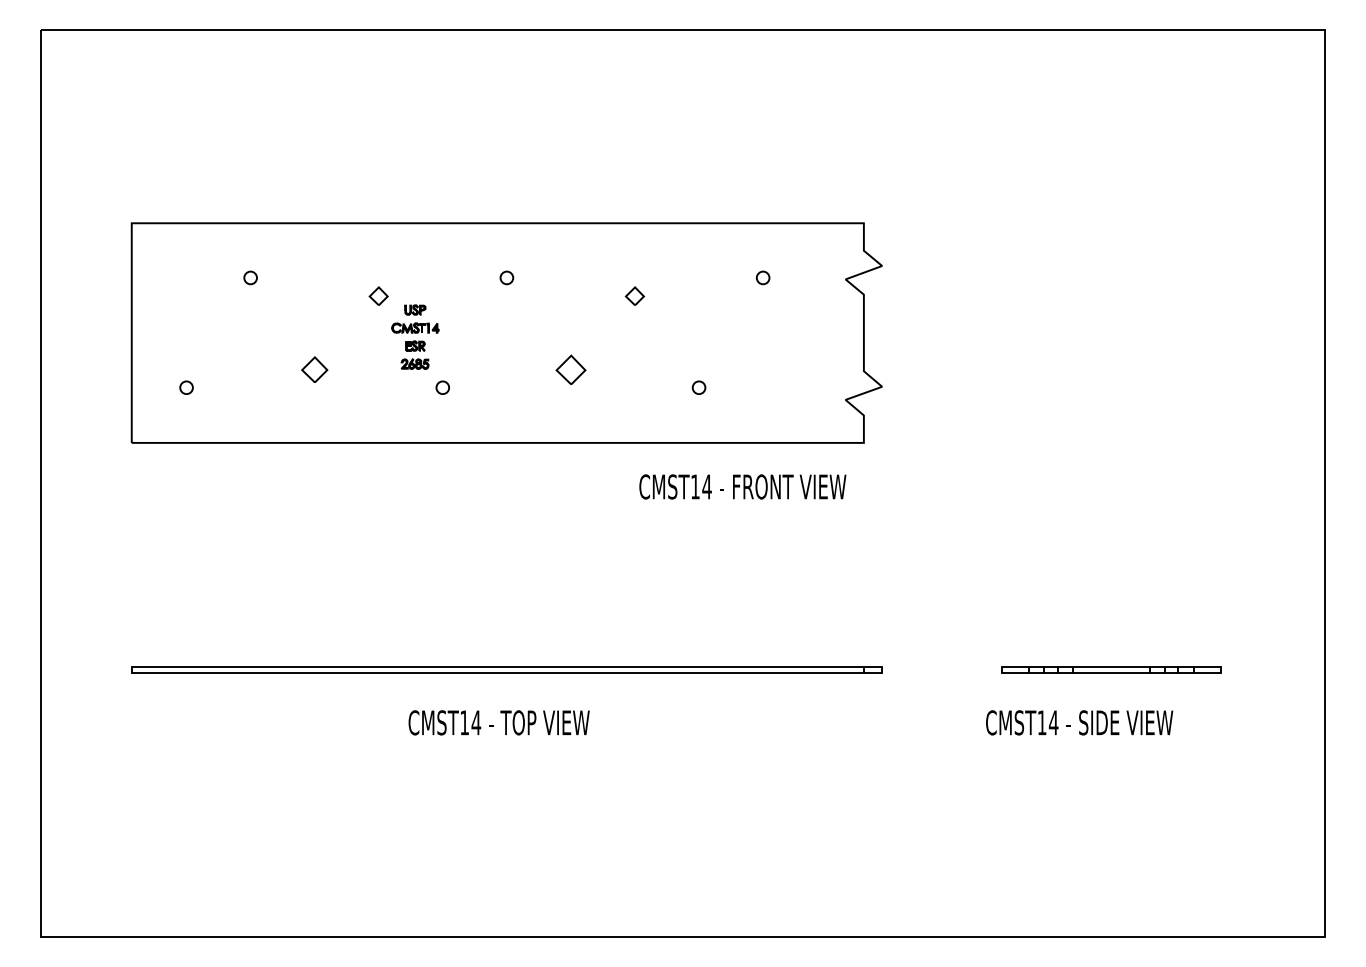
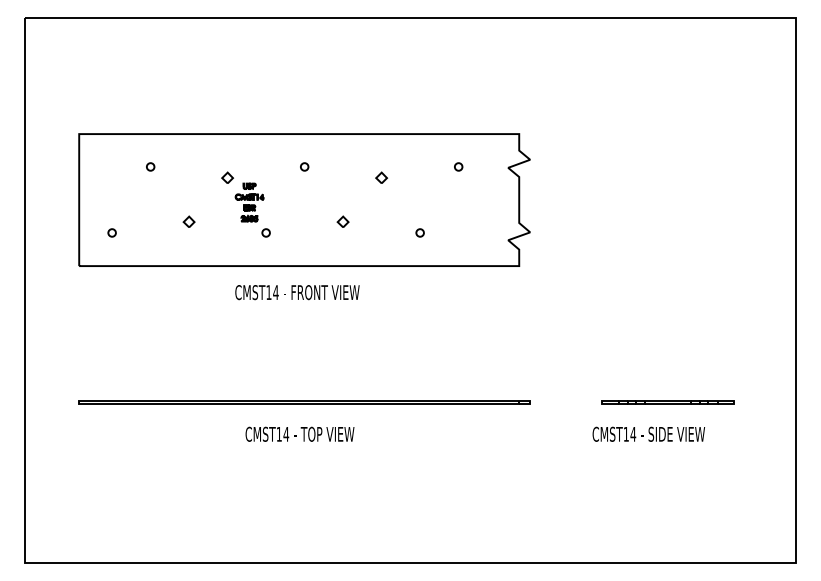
part: (313, 368) -> (188, 221), size x0.71
part: (569, 368) -> (342, 221), size x0.62
text: (742, 486) -> (297, 292), moved

